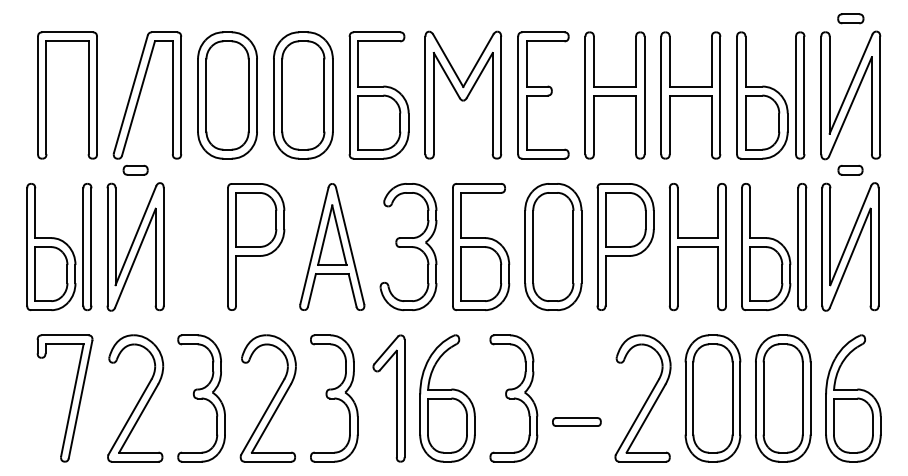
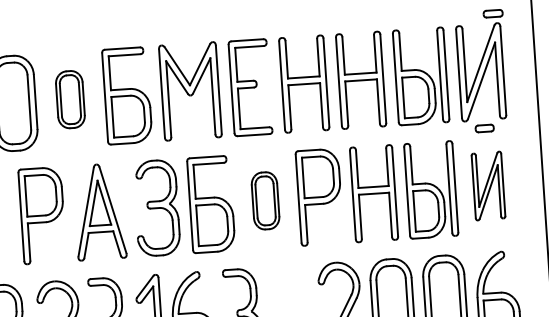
part: (850, 18) -> (492, 13), moved
part: (303, 95) -> (70, 99), size x0.6
part: (553, 246) -> (265, 200), size x0.6
part: (850, 246) -> (488, 185), size x0.7

